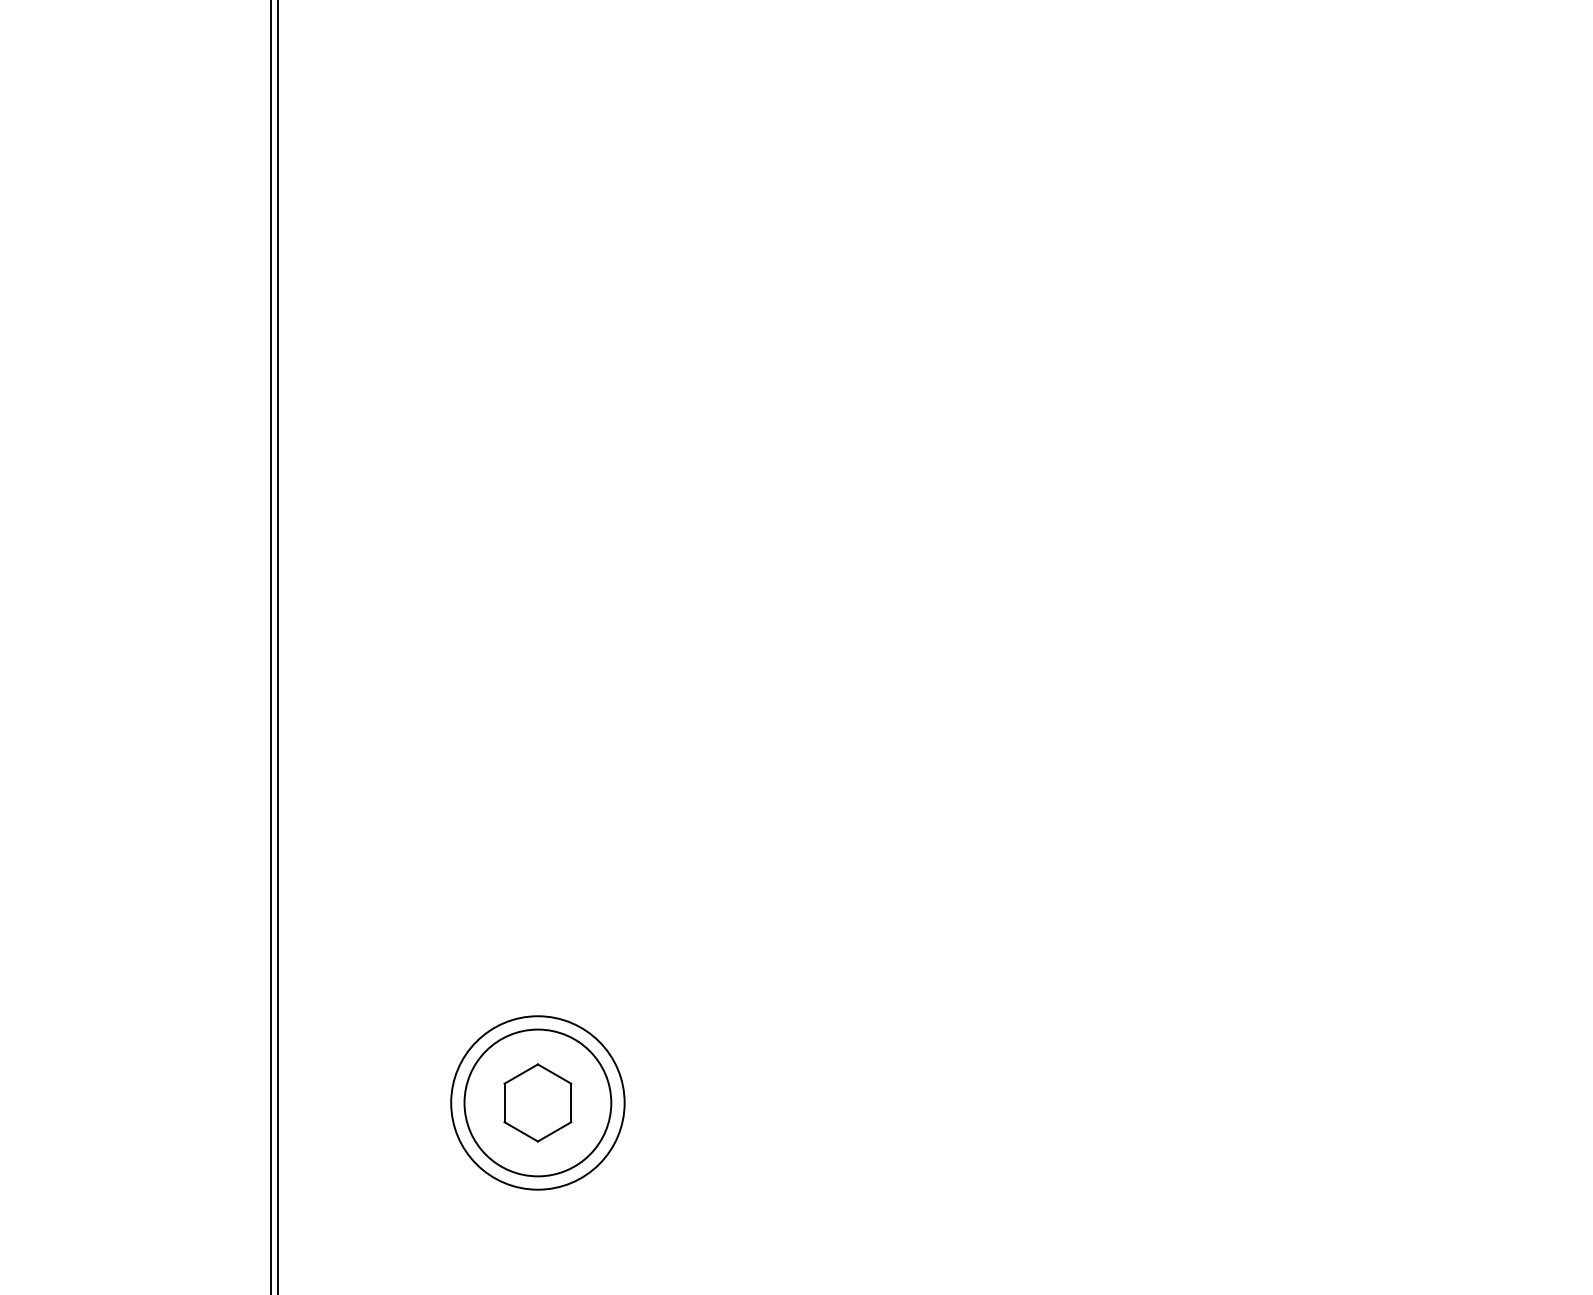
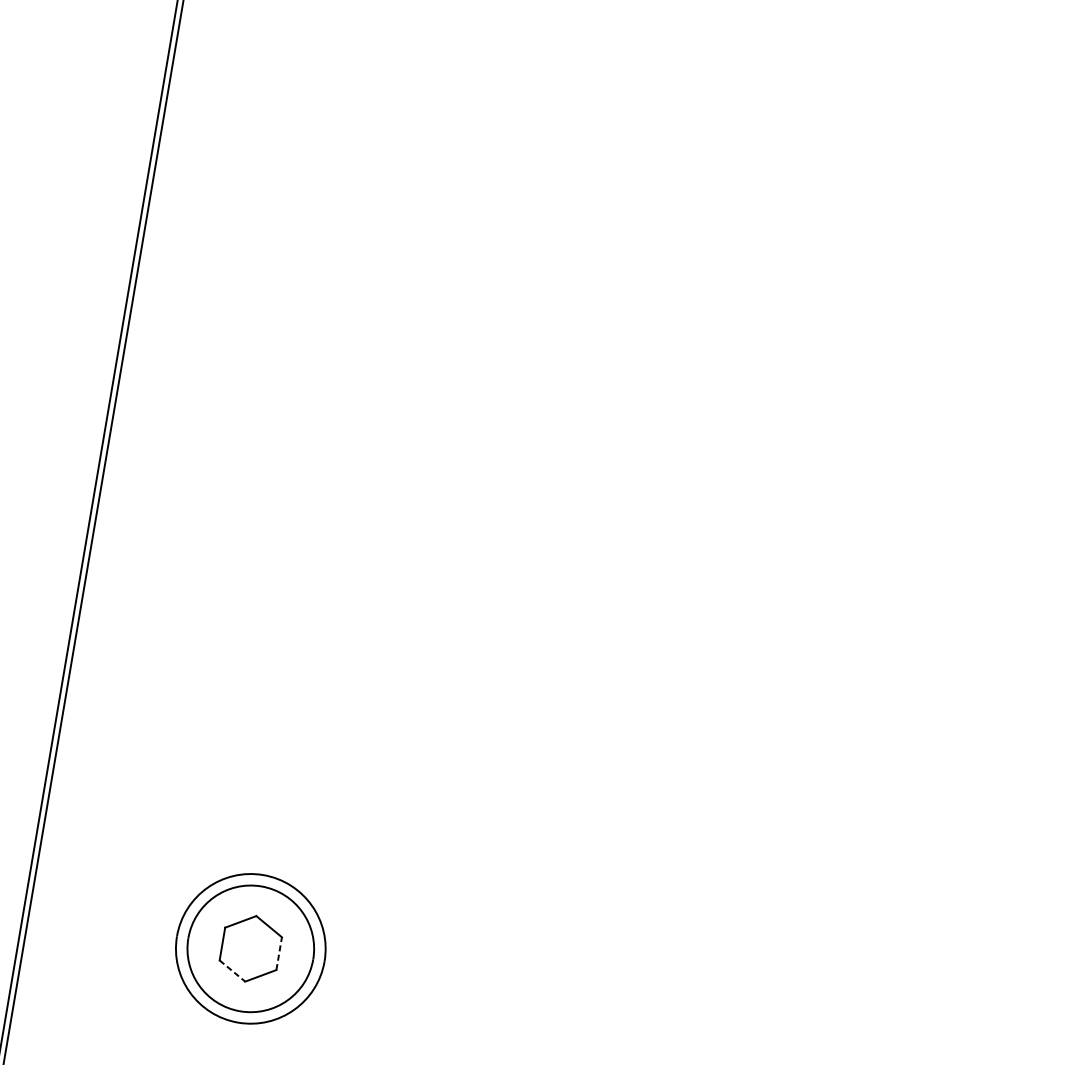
line: (571, 1102) -> (279, 953), solid -> dashed
line: (521, 1132) -> (232, 971), solid -> dashed

